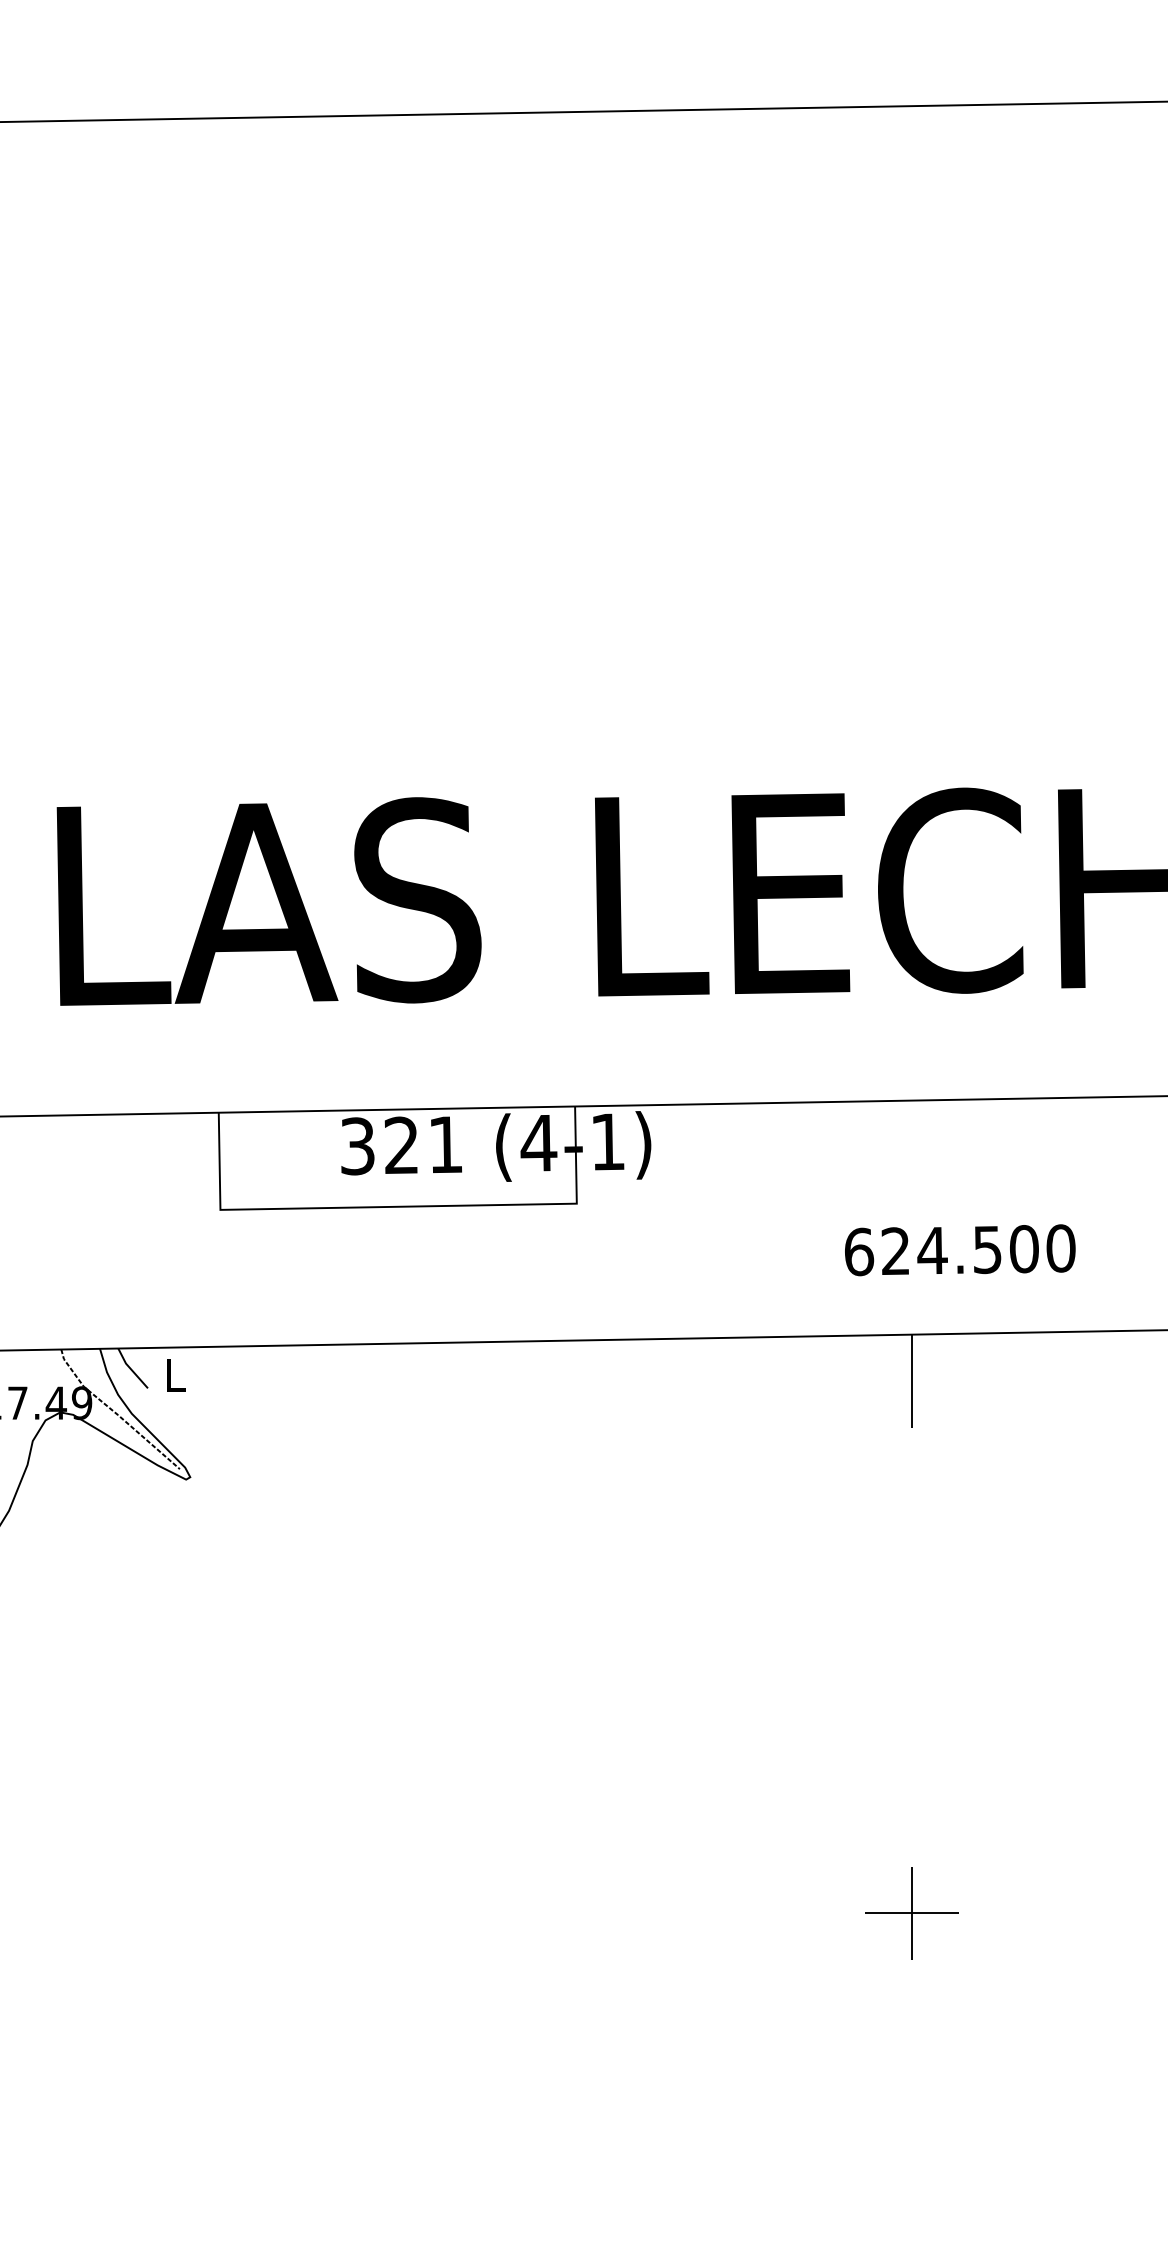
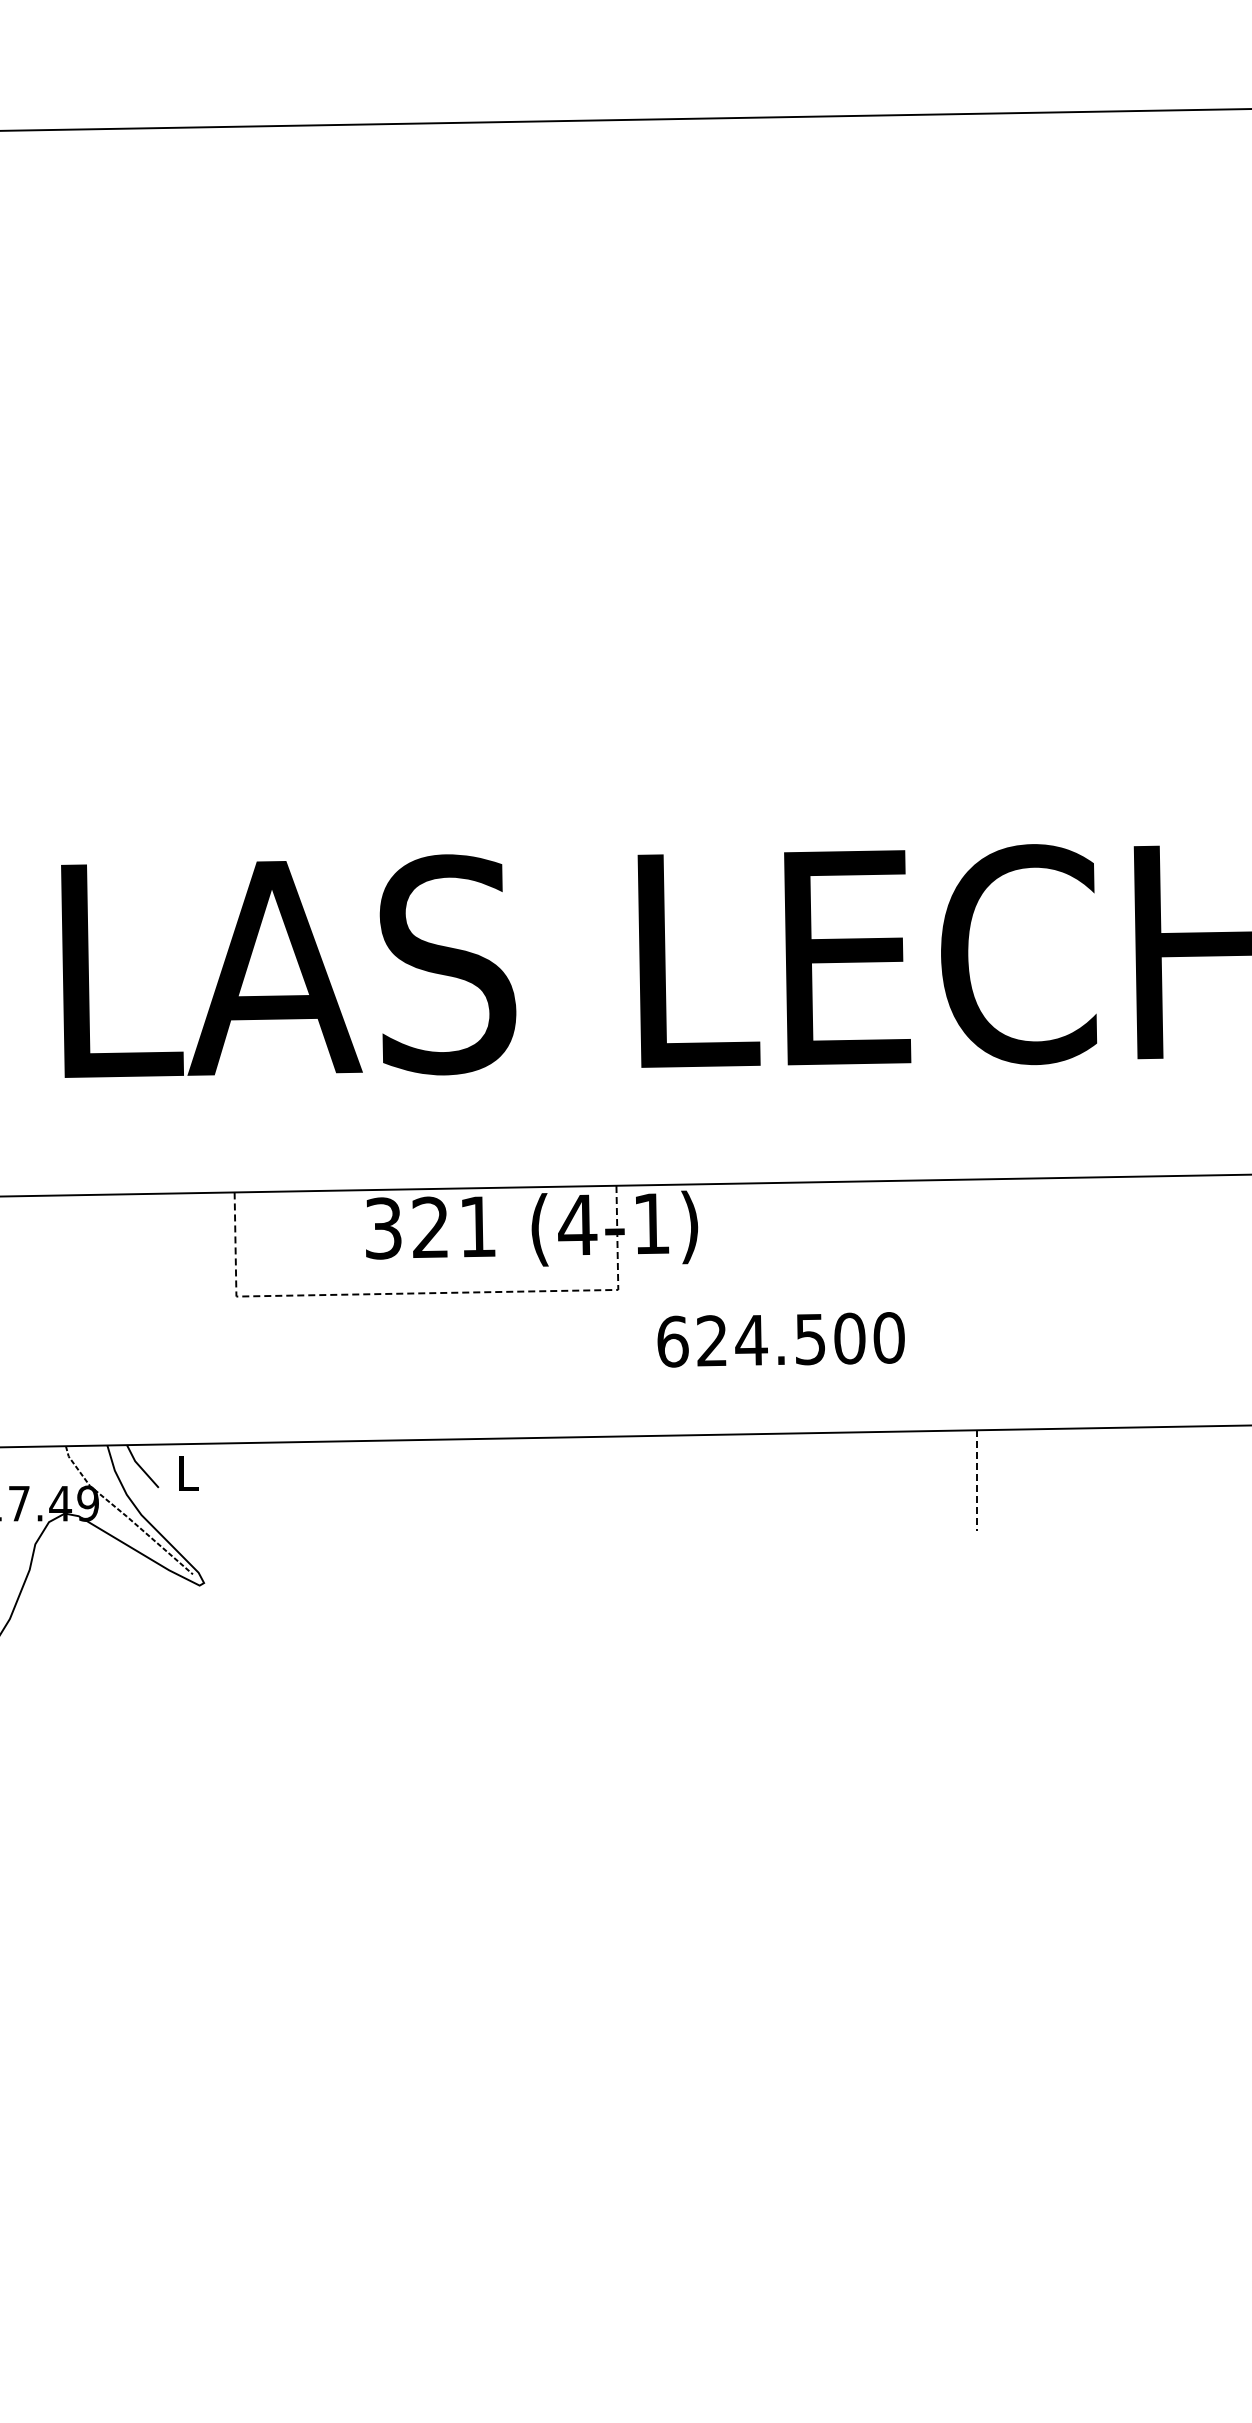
line: (398, 1207) -> (427, 1293), solid -> dashed
text: (959, 1249) -> (780, 1339), moved
line: (912, 1381) -> (977, 1480), solid -> dashed
part: (912, 1913) -> (977, 2050), removed

